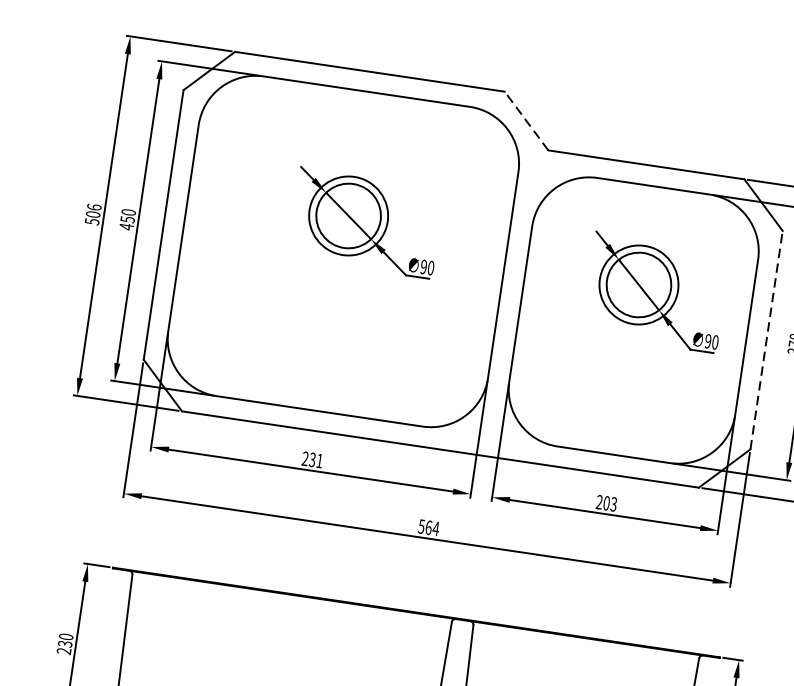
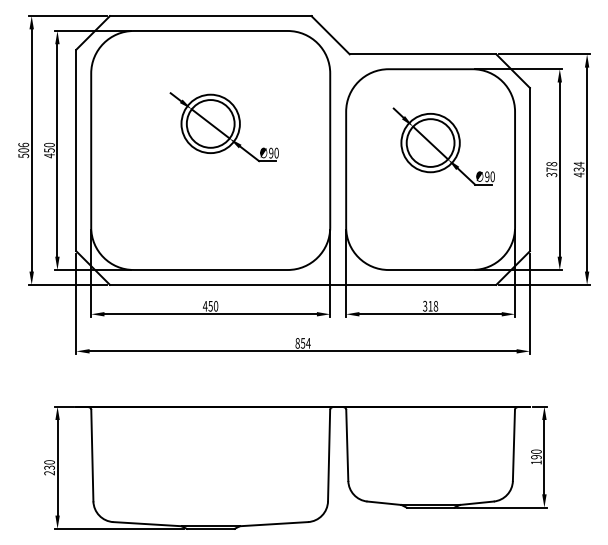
line: (526, 120) -> (330, 34), dashed -> solid
line: (766, 339) -> (529, 169), dashed -> solid
text: (312, 458) -> (210, 305), 231 -> 450
text: (606, 502) -> (430, 305), 203 -> 318
text: (425, 527) -> (300, 343), 564 -> 854

